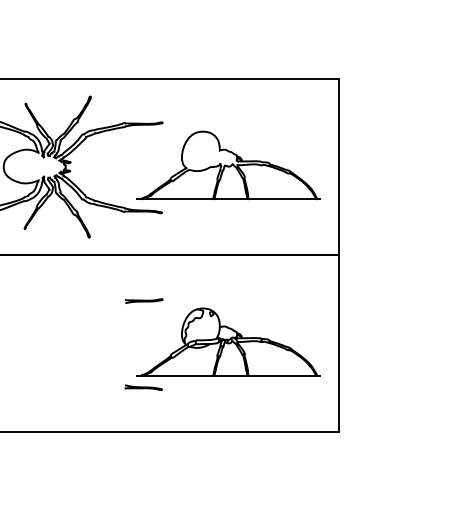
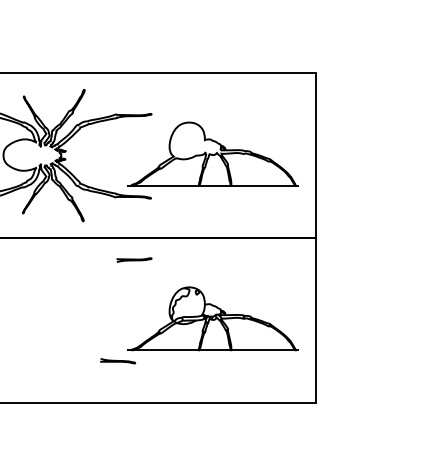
line: (144, 300) -> (134, 259), moved
part: (143, 387) -> (117, 361), moved

